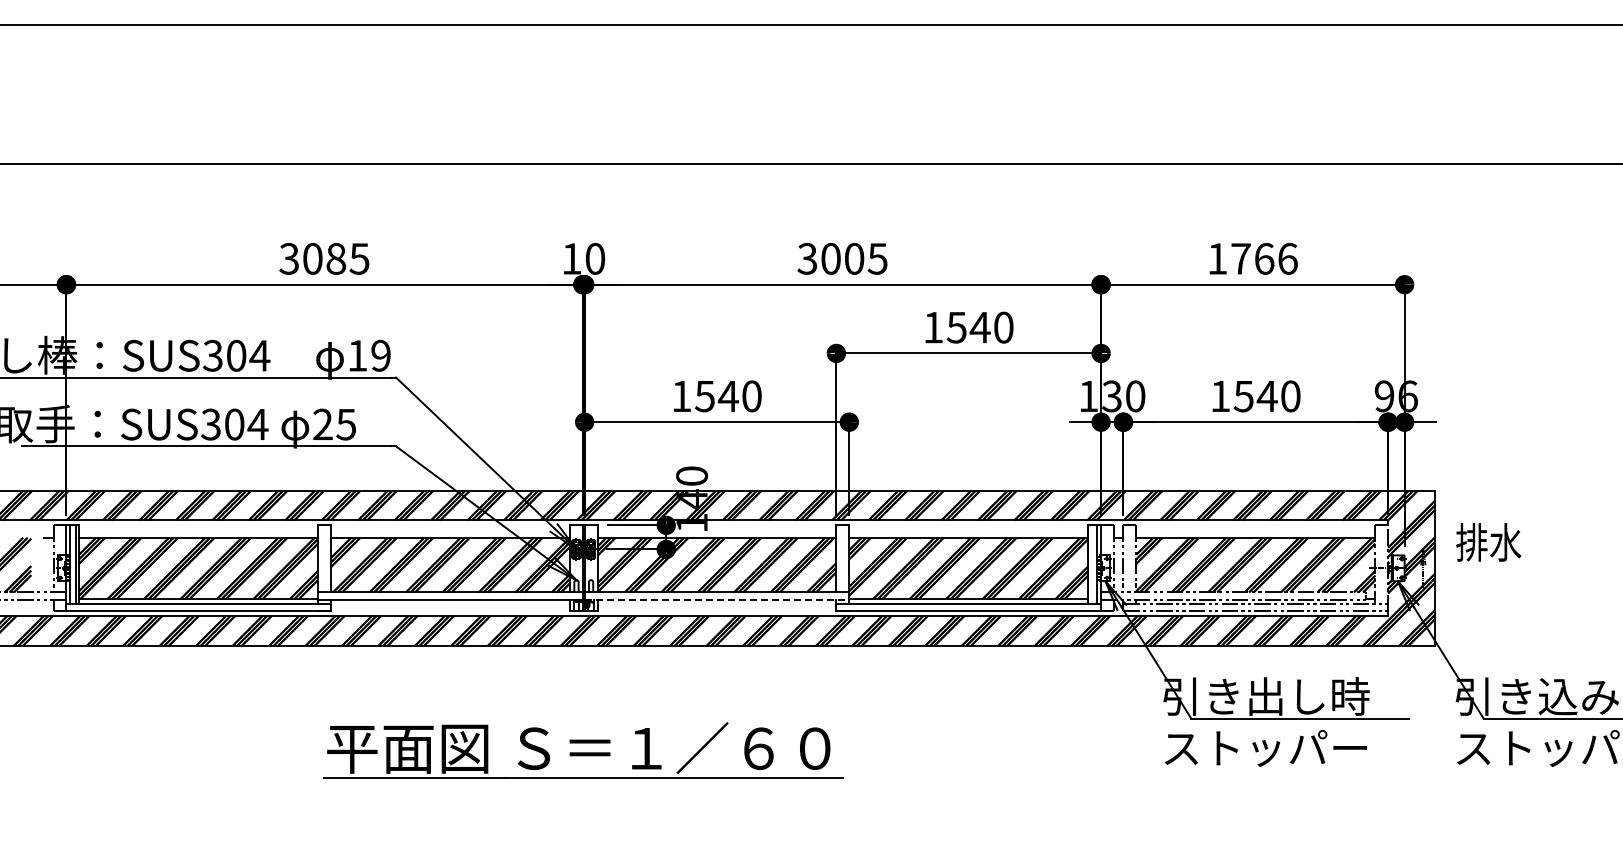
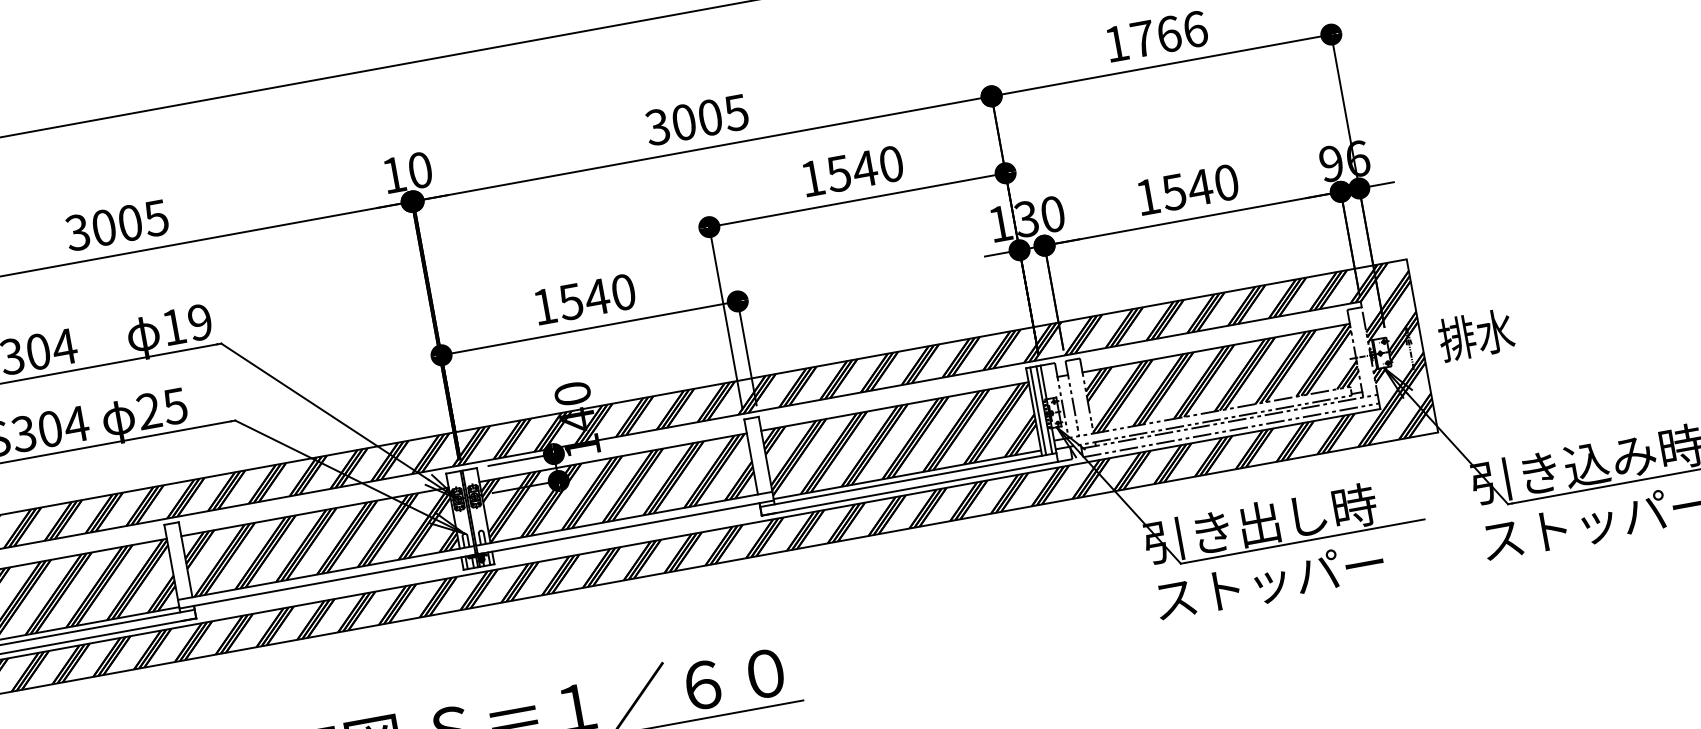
text: (336, 258) -> (130, 222), 3085 -> 3005
text: (1488, 542) -> (1475, 335), moved
line: (1091, 564) -> (1037, 411), added
line: (717, 600) -> (626, 527), dashed -> solid

